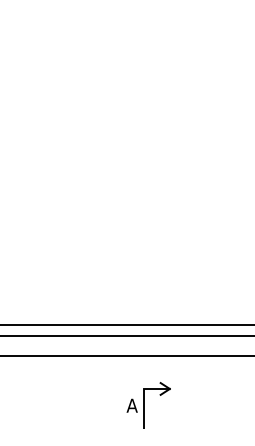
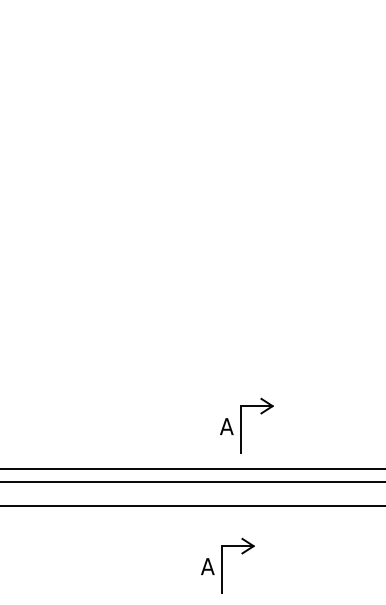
part: (163, 289) -> (246, 425), added

